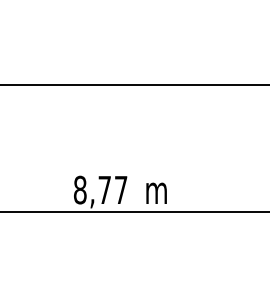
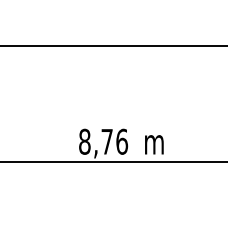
text: (120, 189) -> (121, 141), 8,77 -> 8,76

